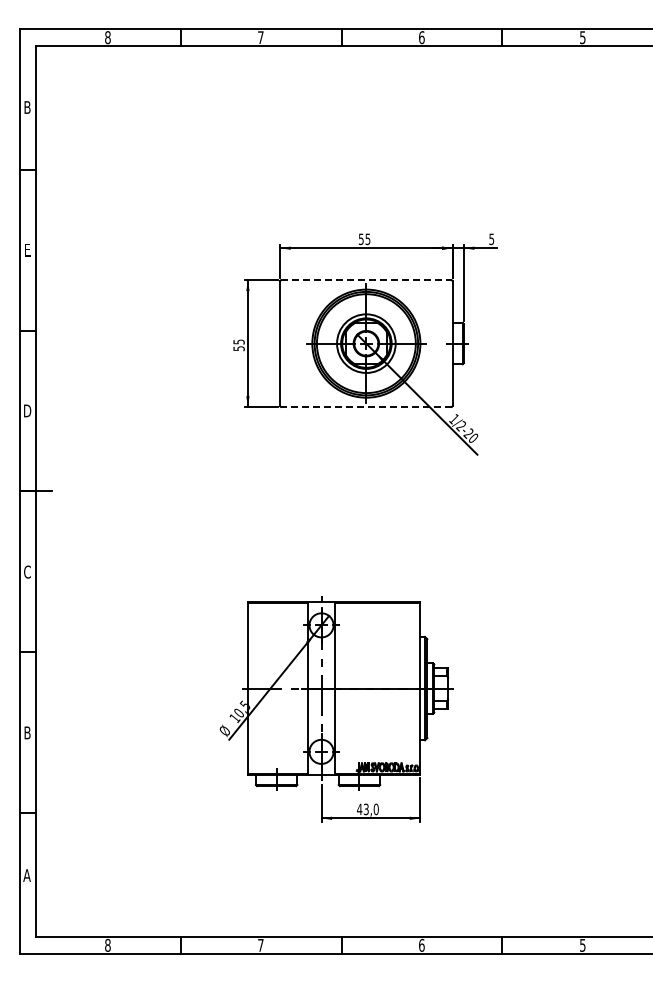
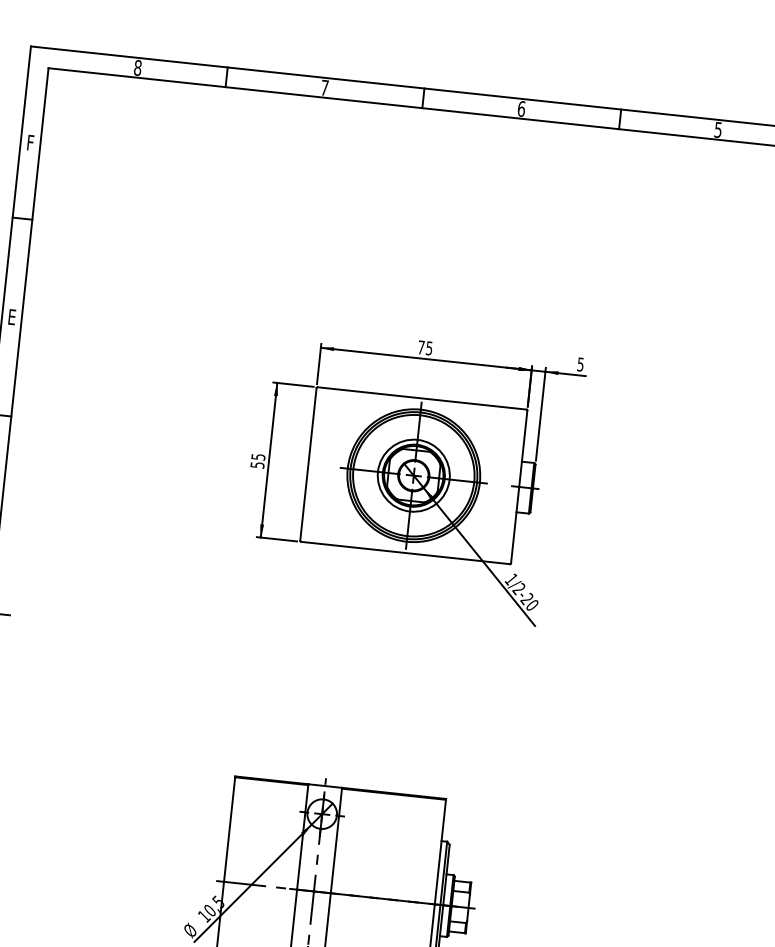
text: (27, 107) -> (30, 142), B -> F
text: (360, 239) -> (420, 347), 55 -> 75
line: (366, 280) -> (422, 398), dashed -> solid
line: (366, 406) -> (405, 552), dashed -> solid

